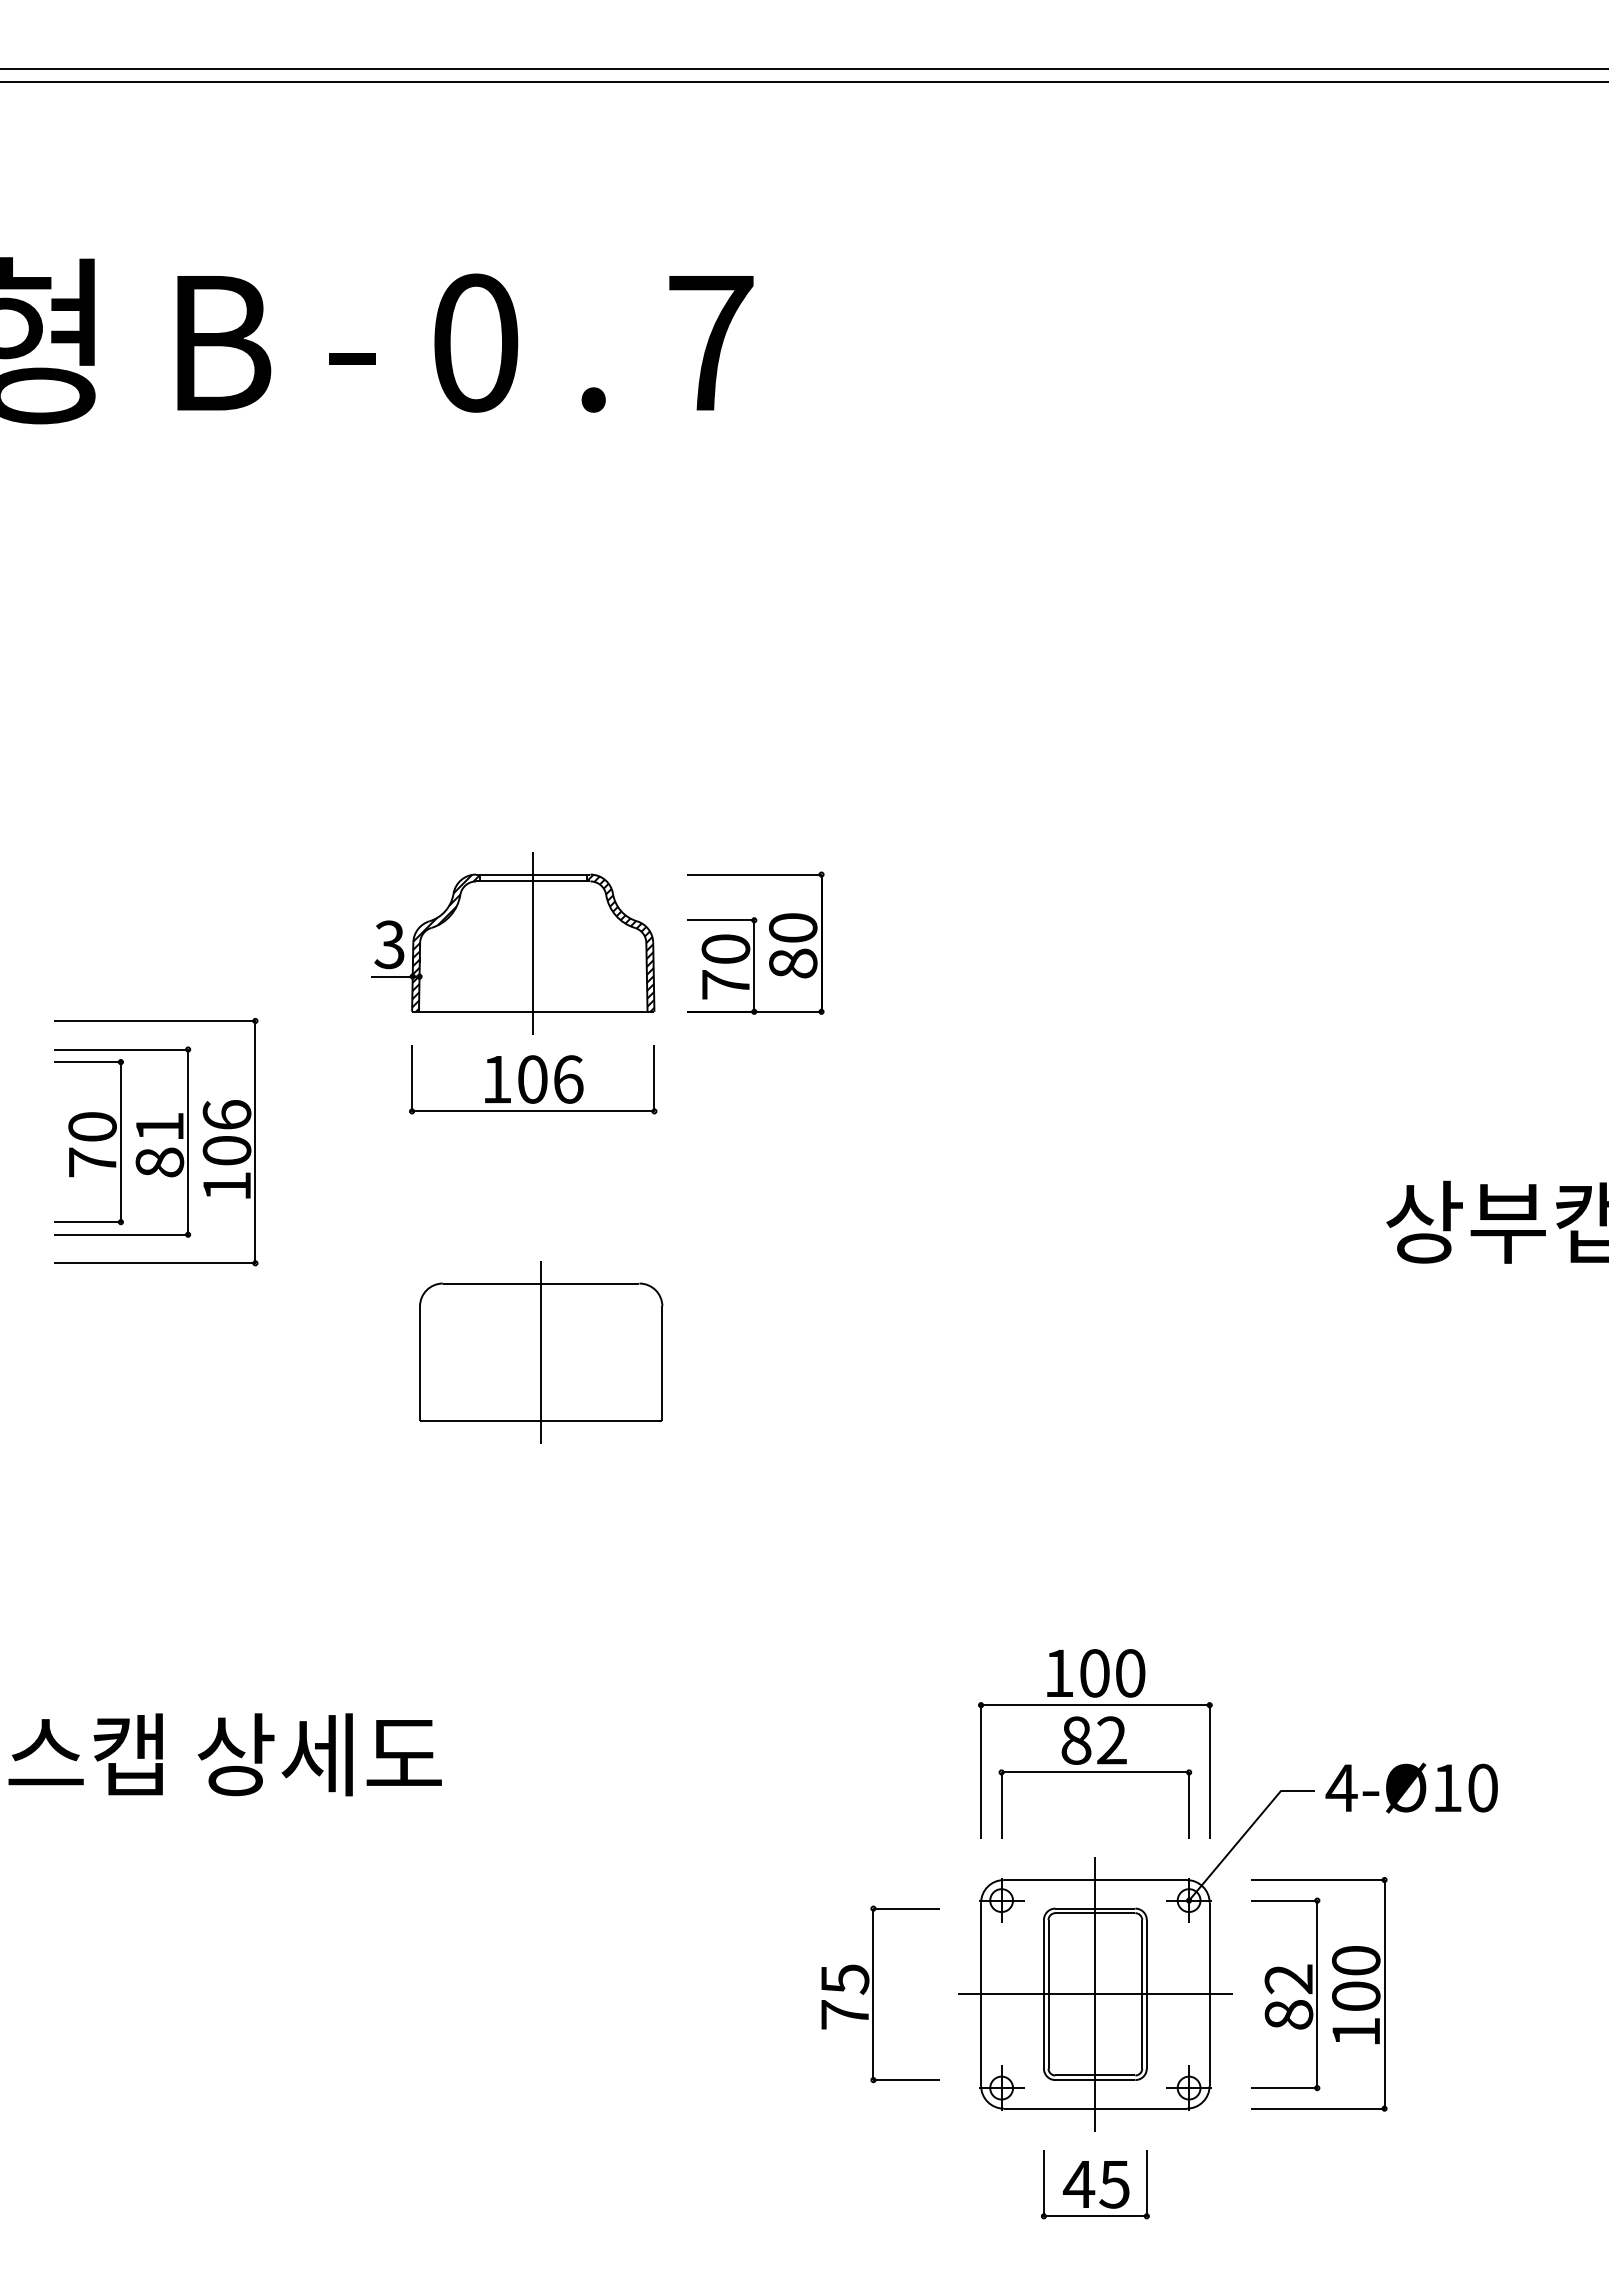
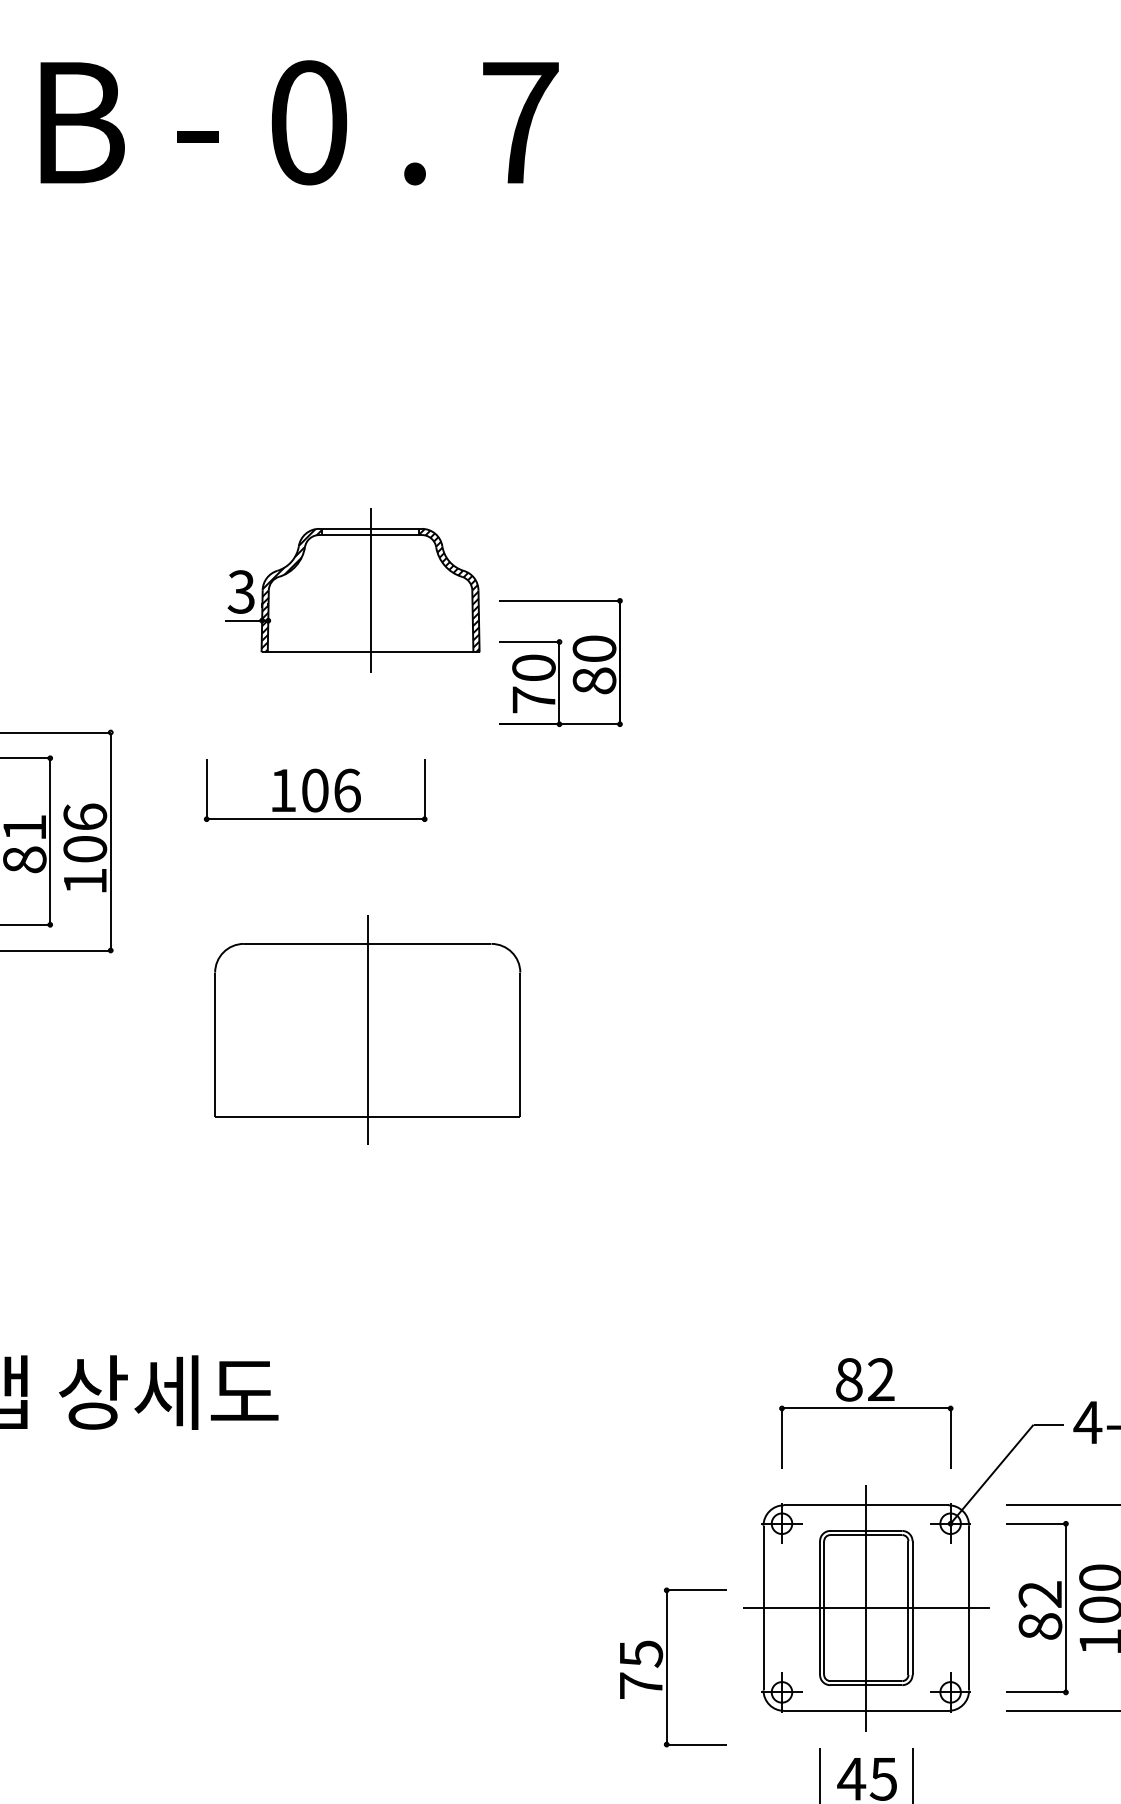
part: (513, 943) -> (352, 590), moved
part: (533, 1079) -> (315, 790), moved
part: (541, 1352) -> (368, 1030), size x1.4
part: (1095, 1705) -> (866, 1348), removed
part: (873, 1994) -> (666, 1667), moved

